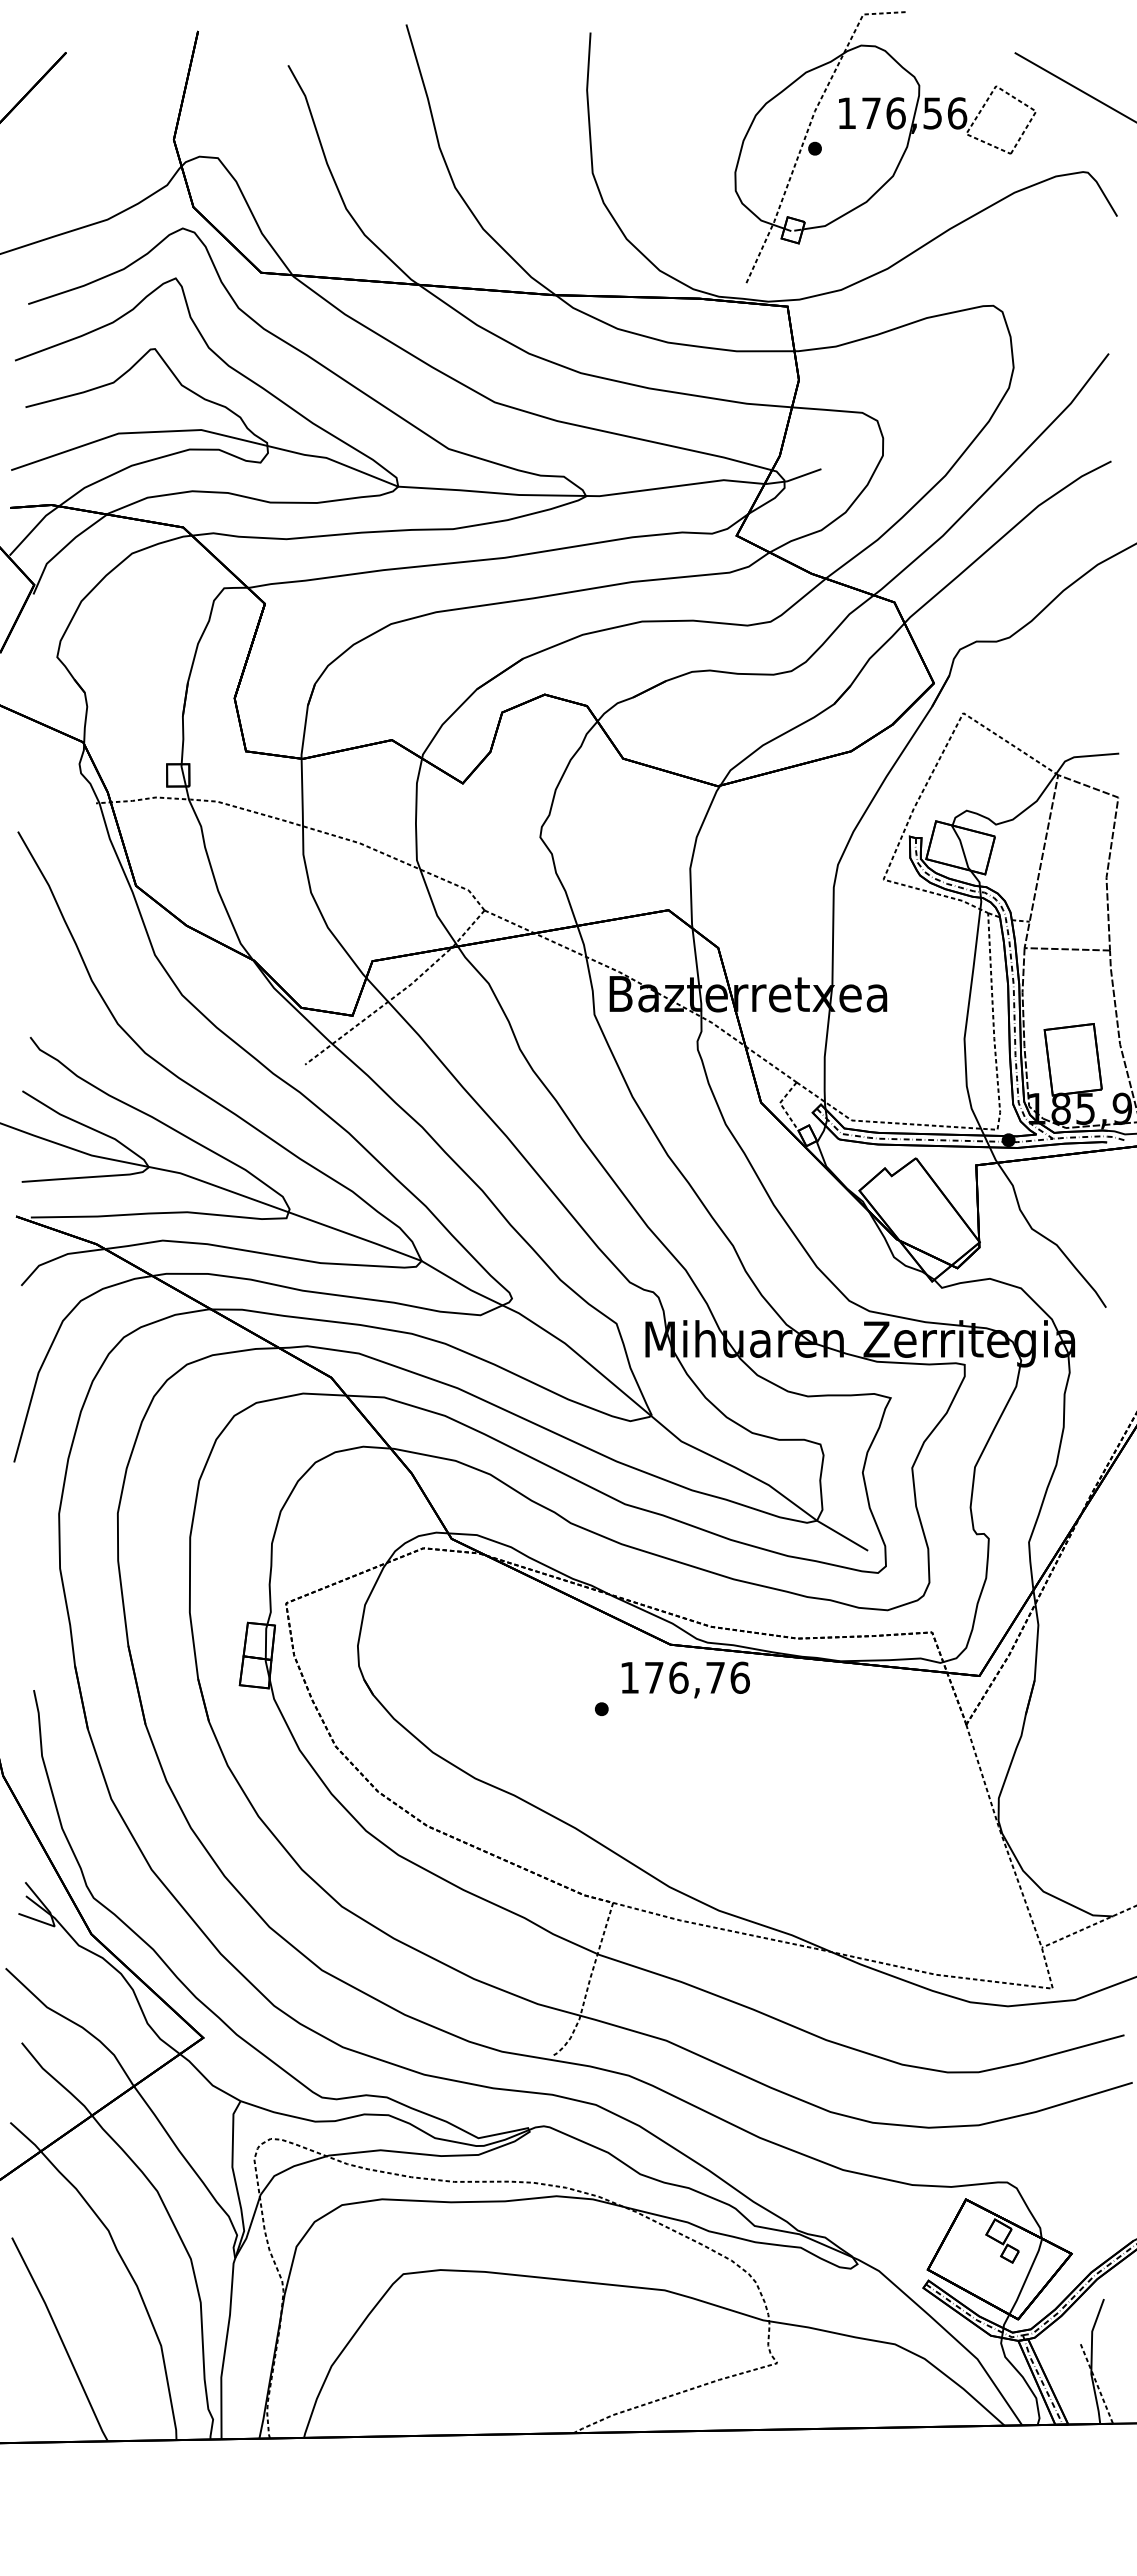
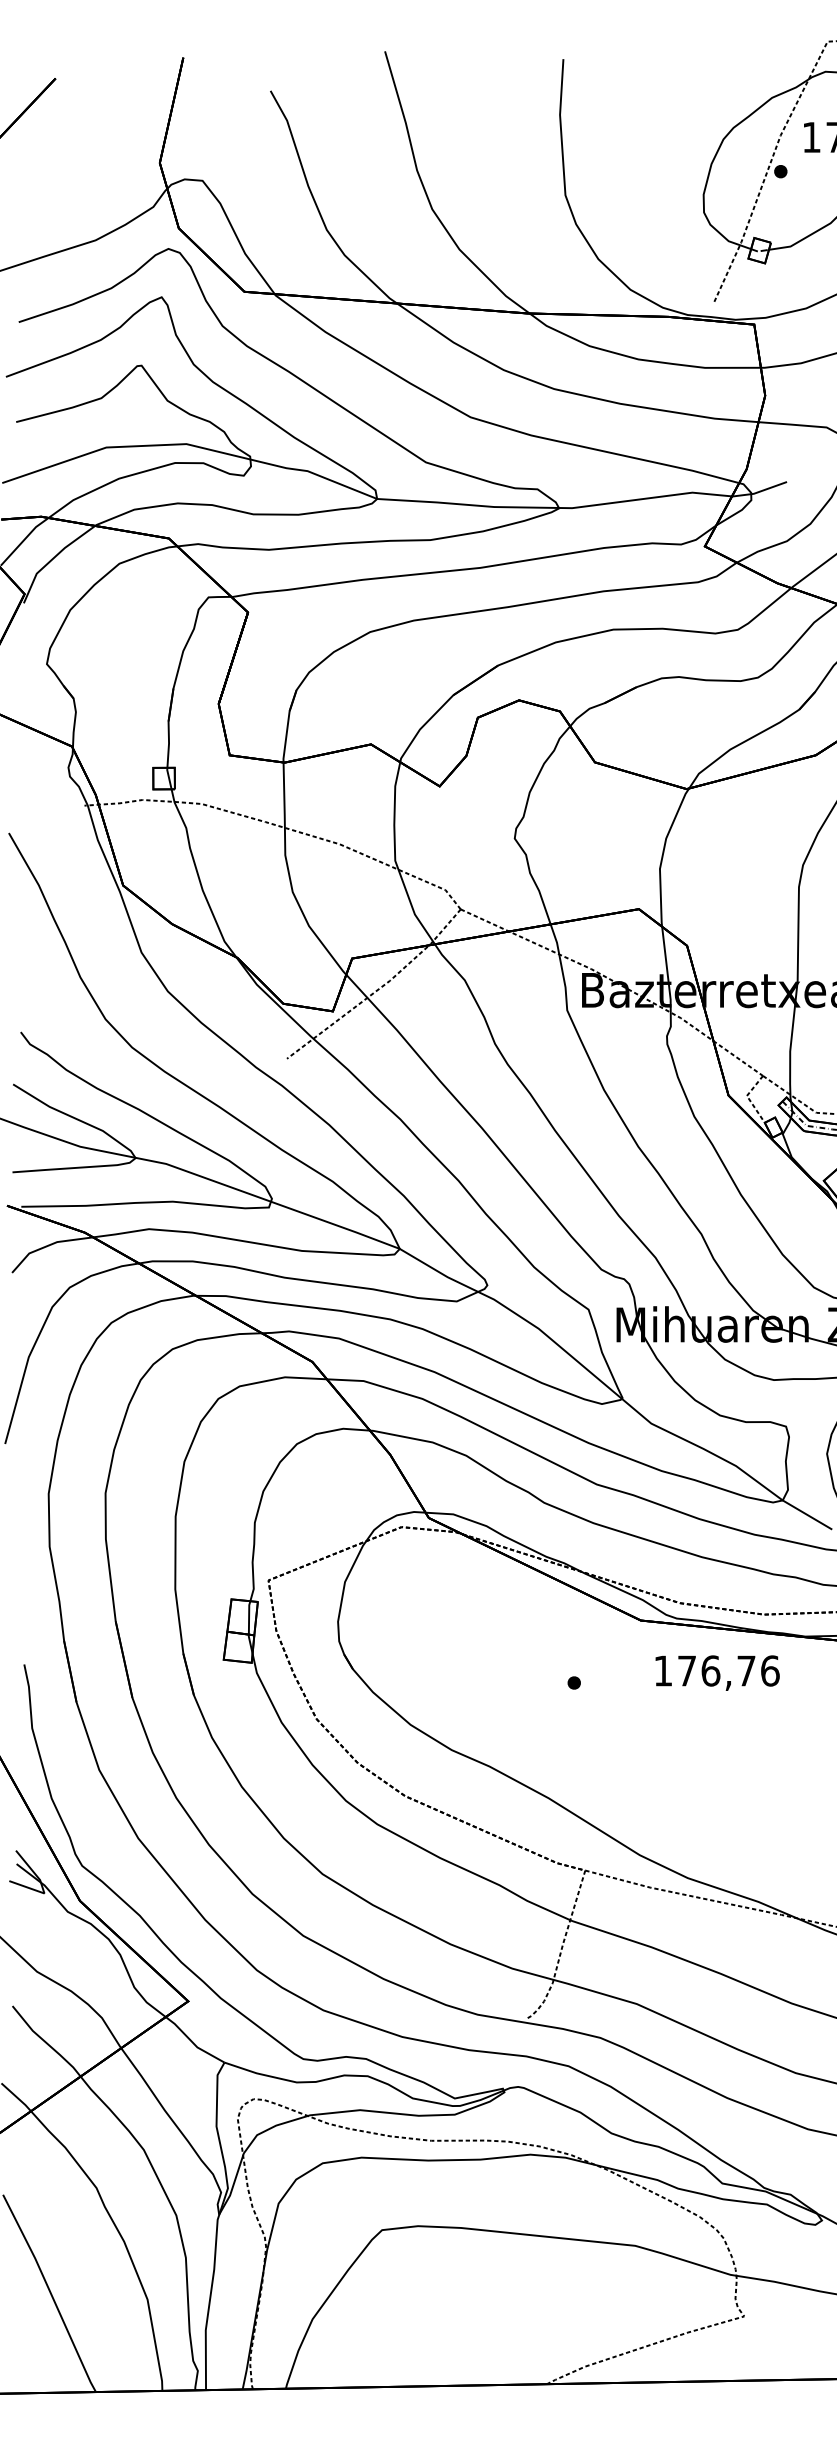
text: (685, 1679) -> (717, 1672), moved

